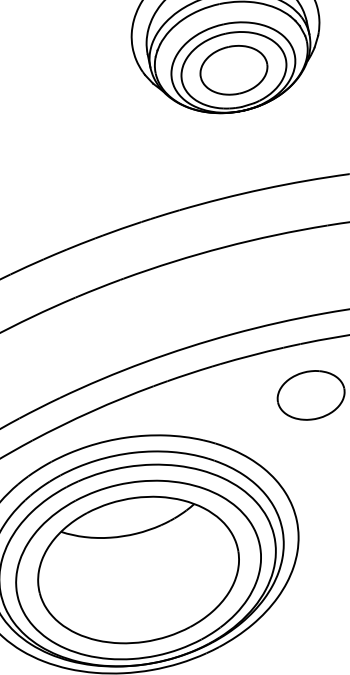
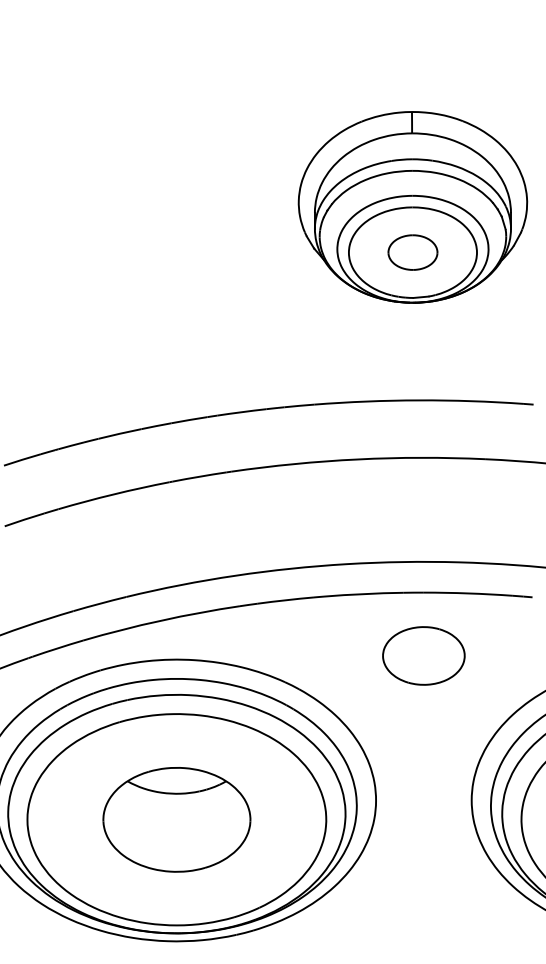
part: (233, 70) -> (412, 252), size x0.6
part: (138, 569) -> (176, 819), size x0.6

